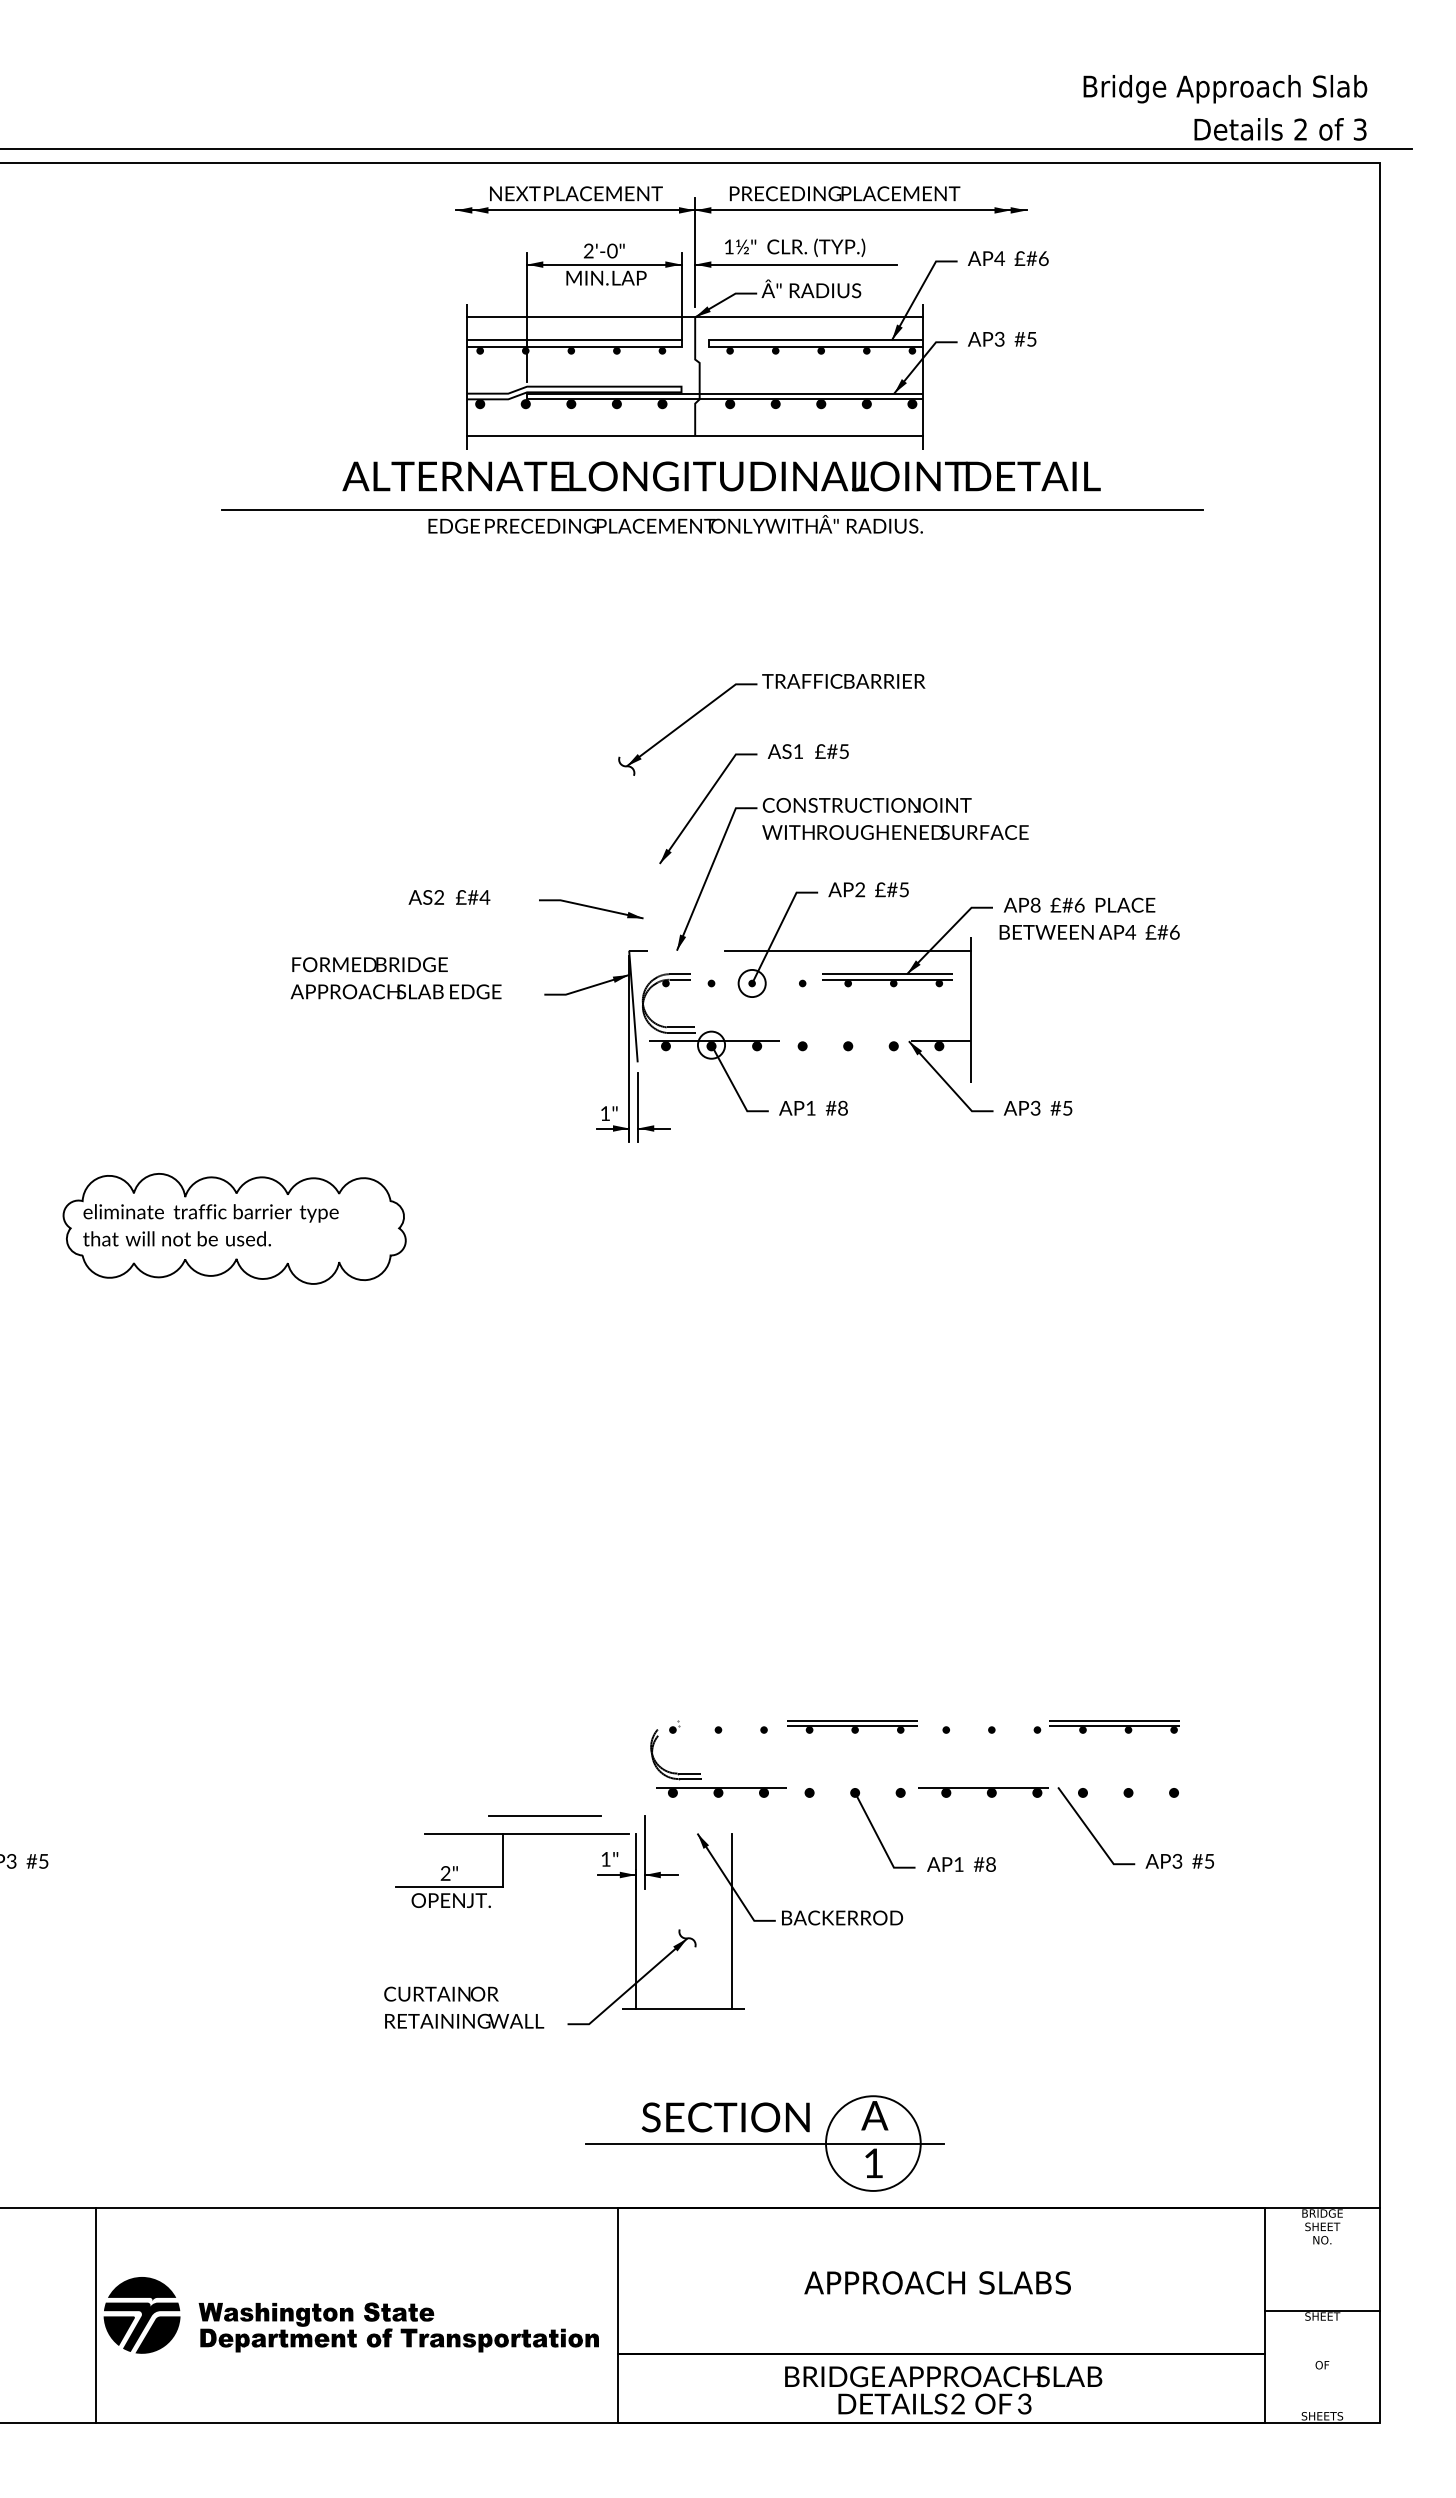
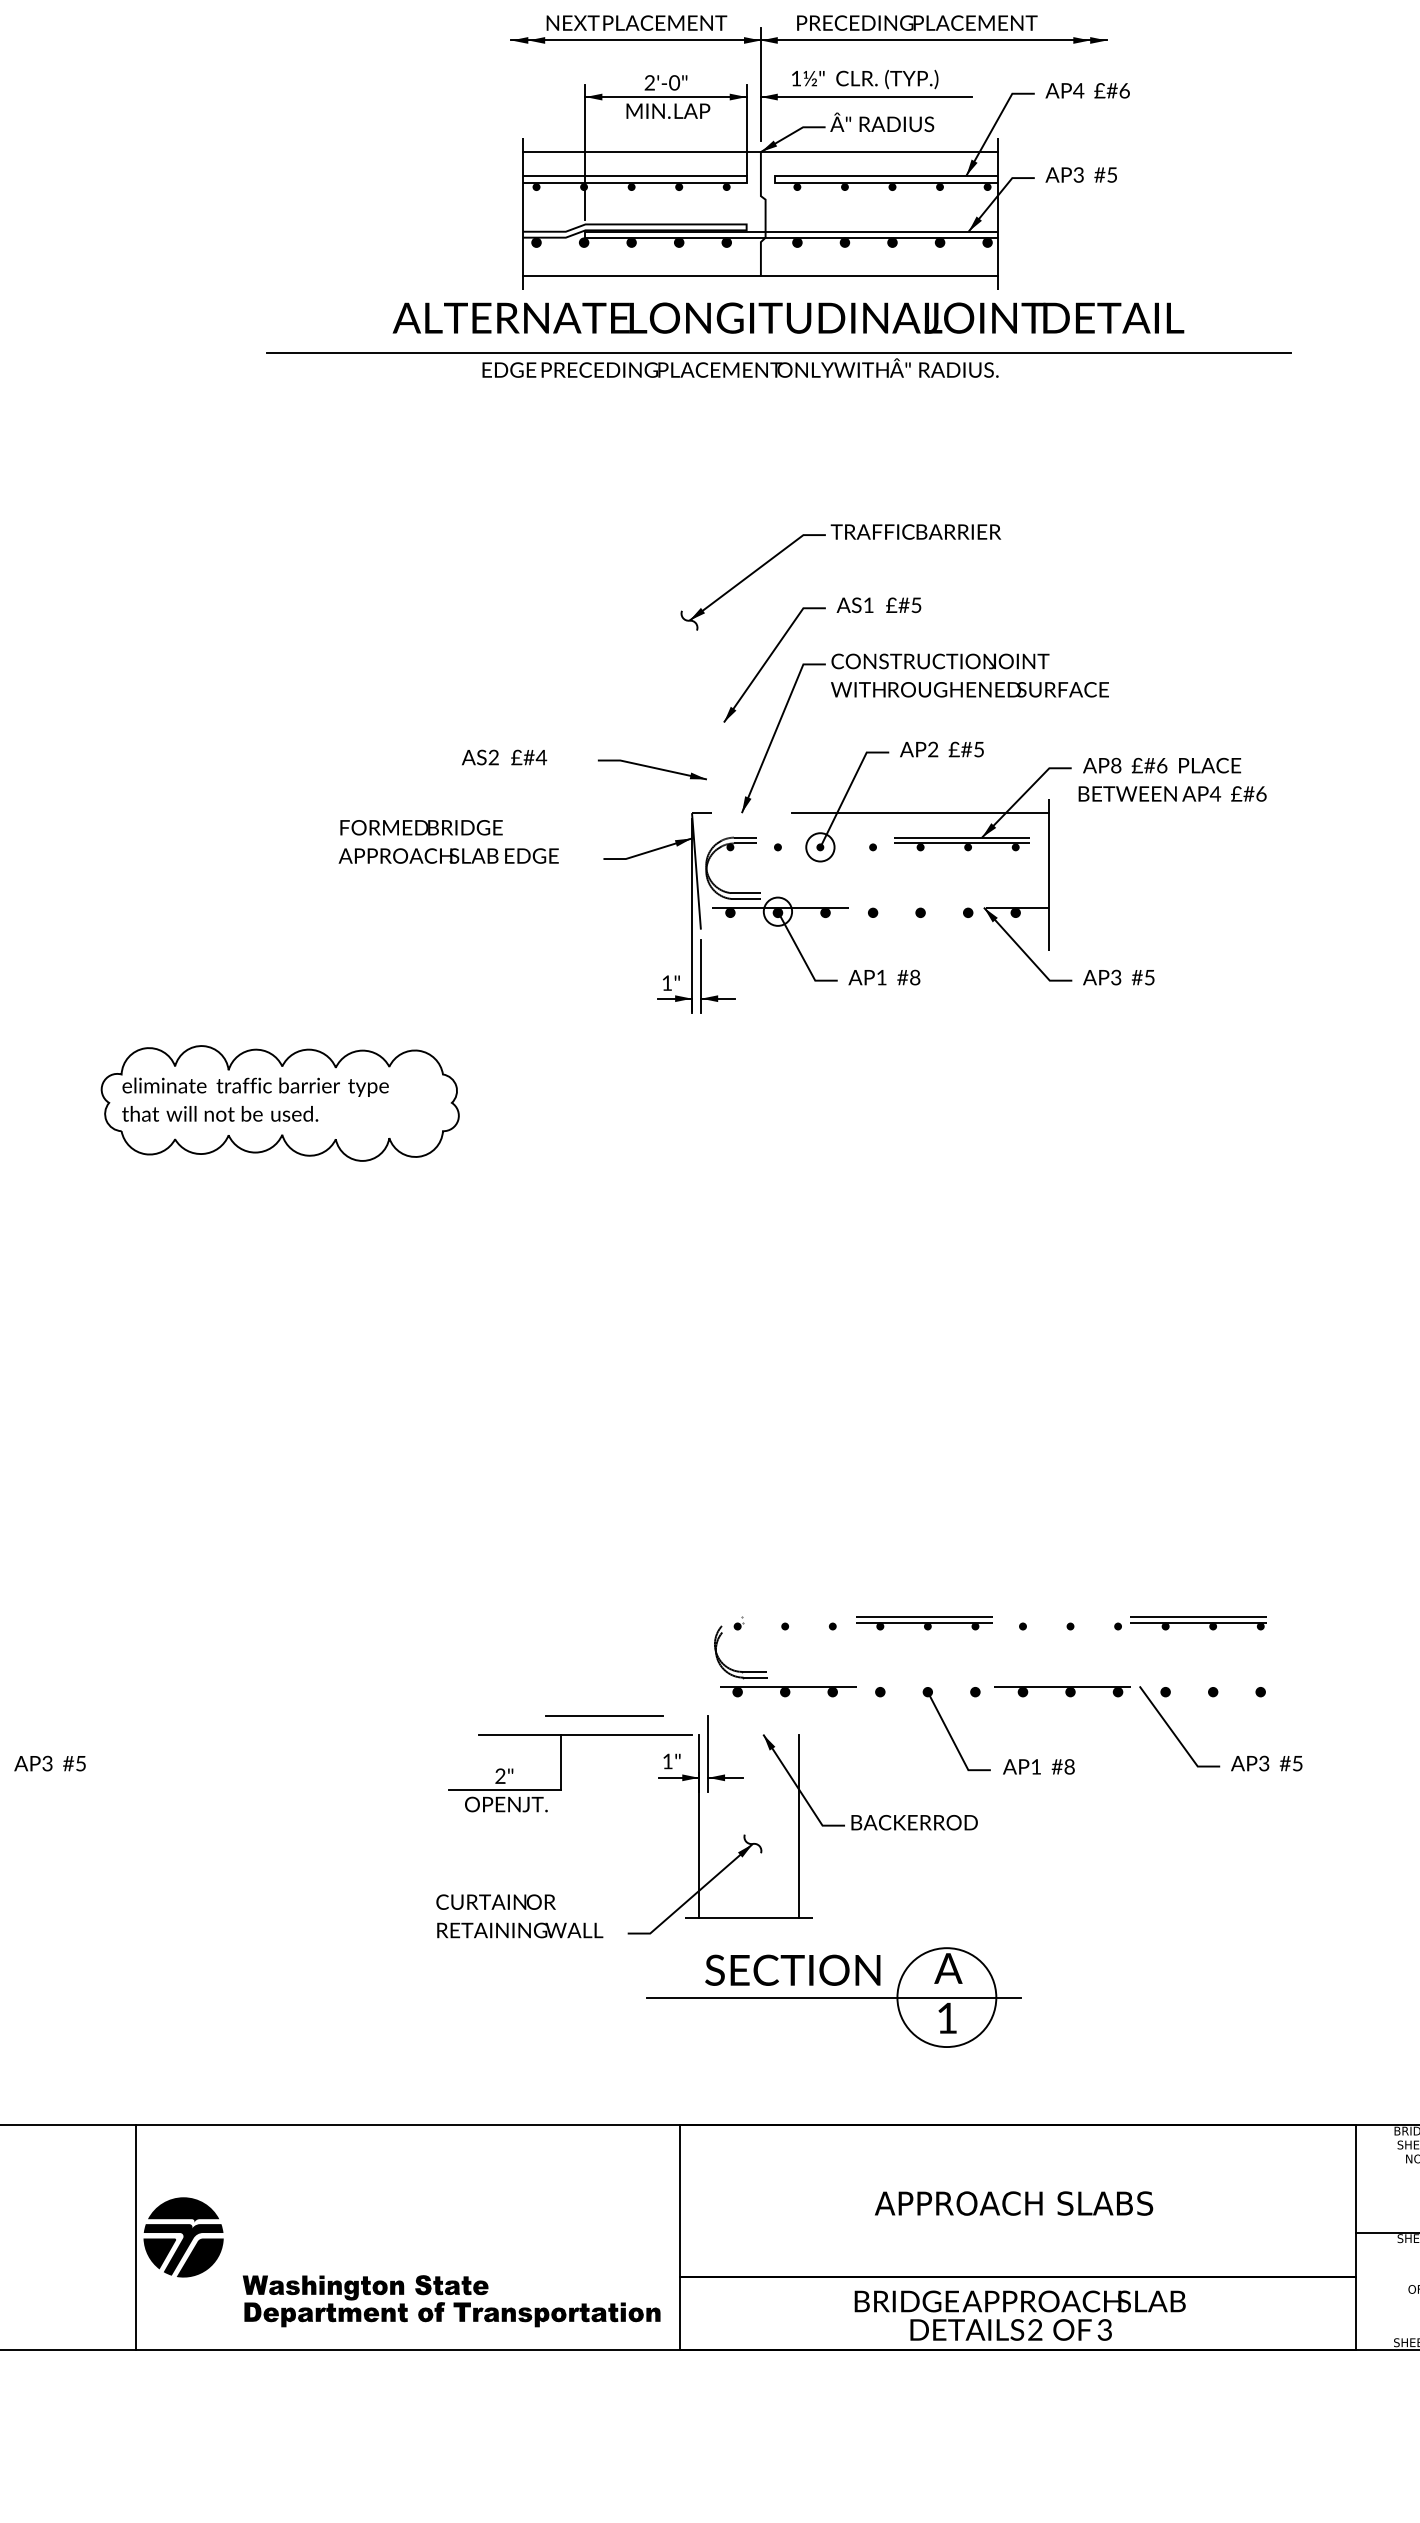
part: (764, 2143) -> (833, 1997), moved
part: (398, 2327) -> (451, 2301), moved

